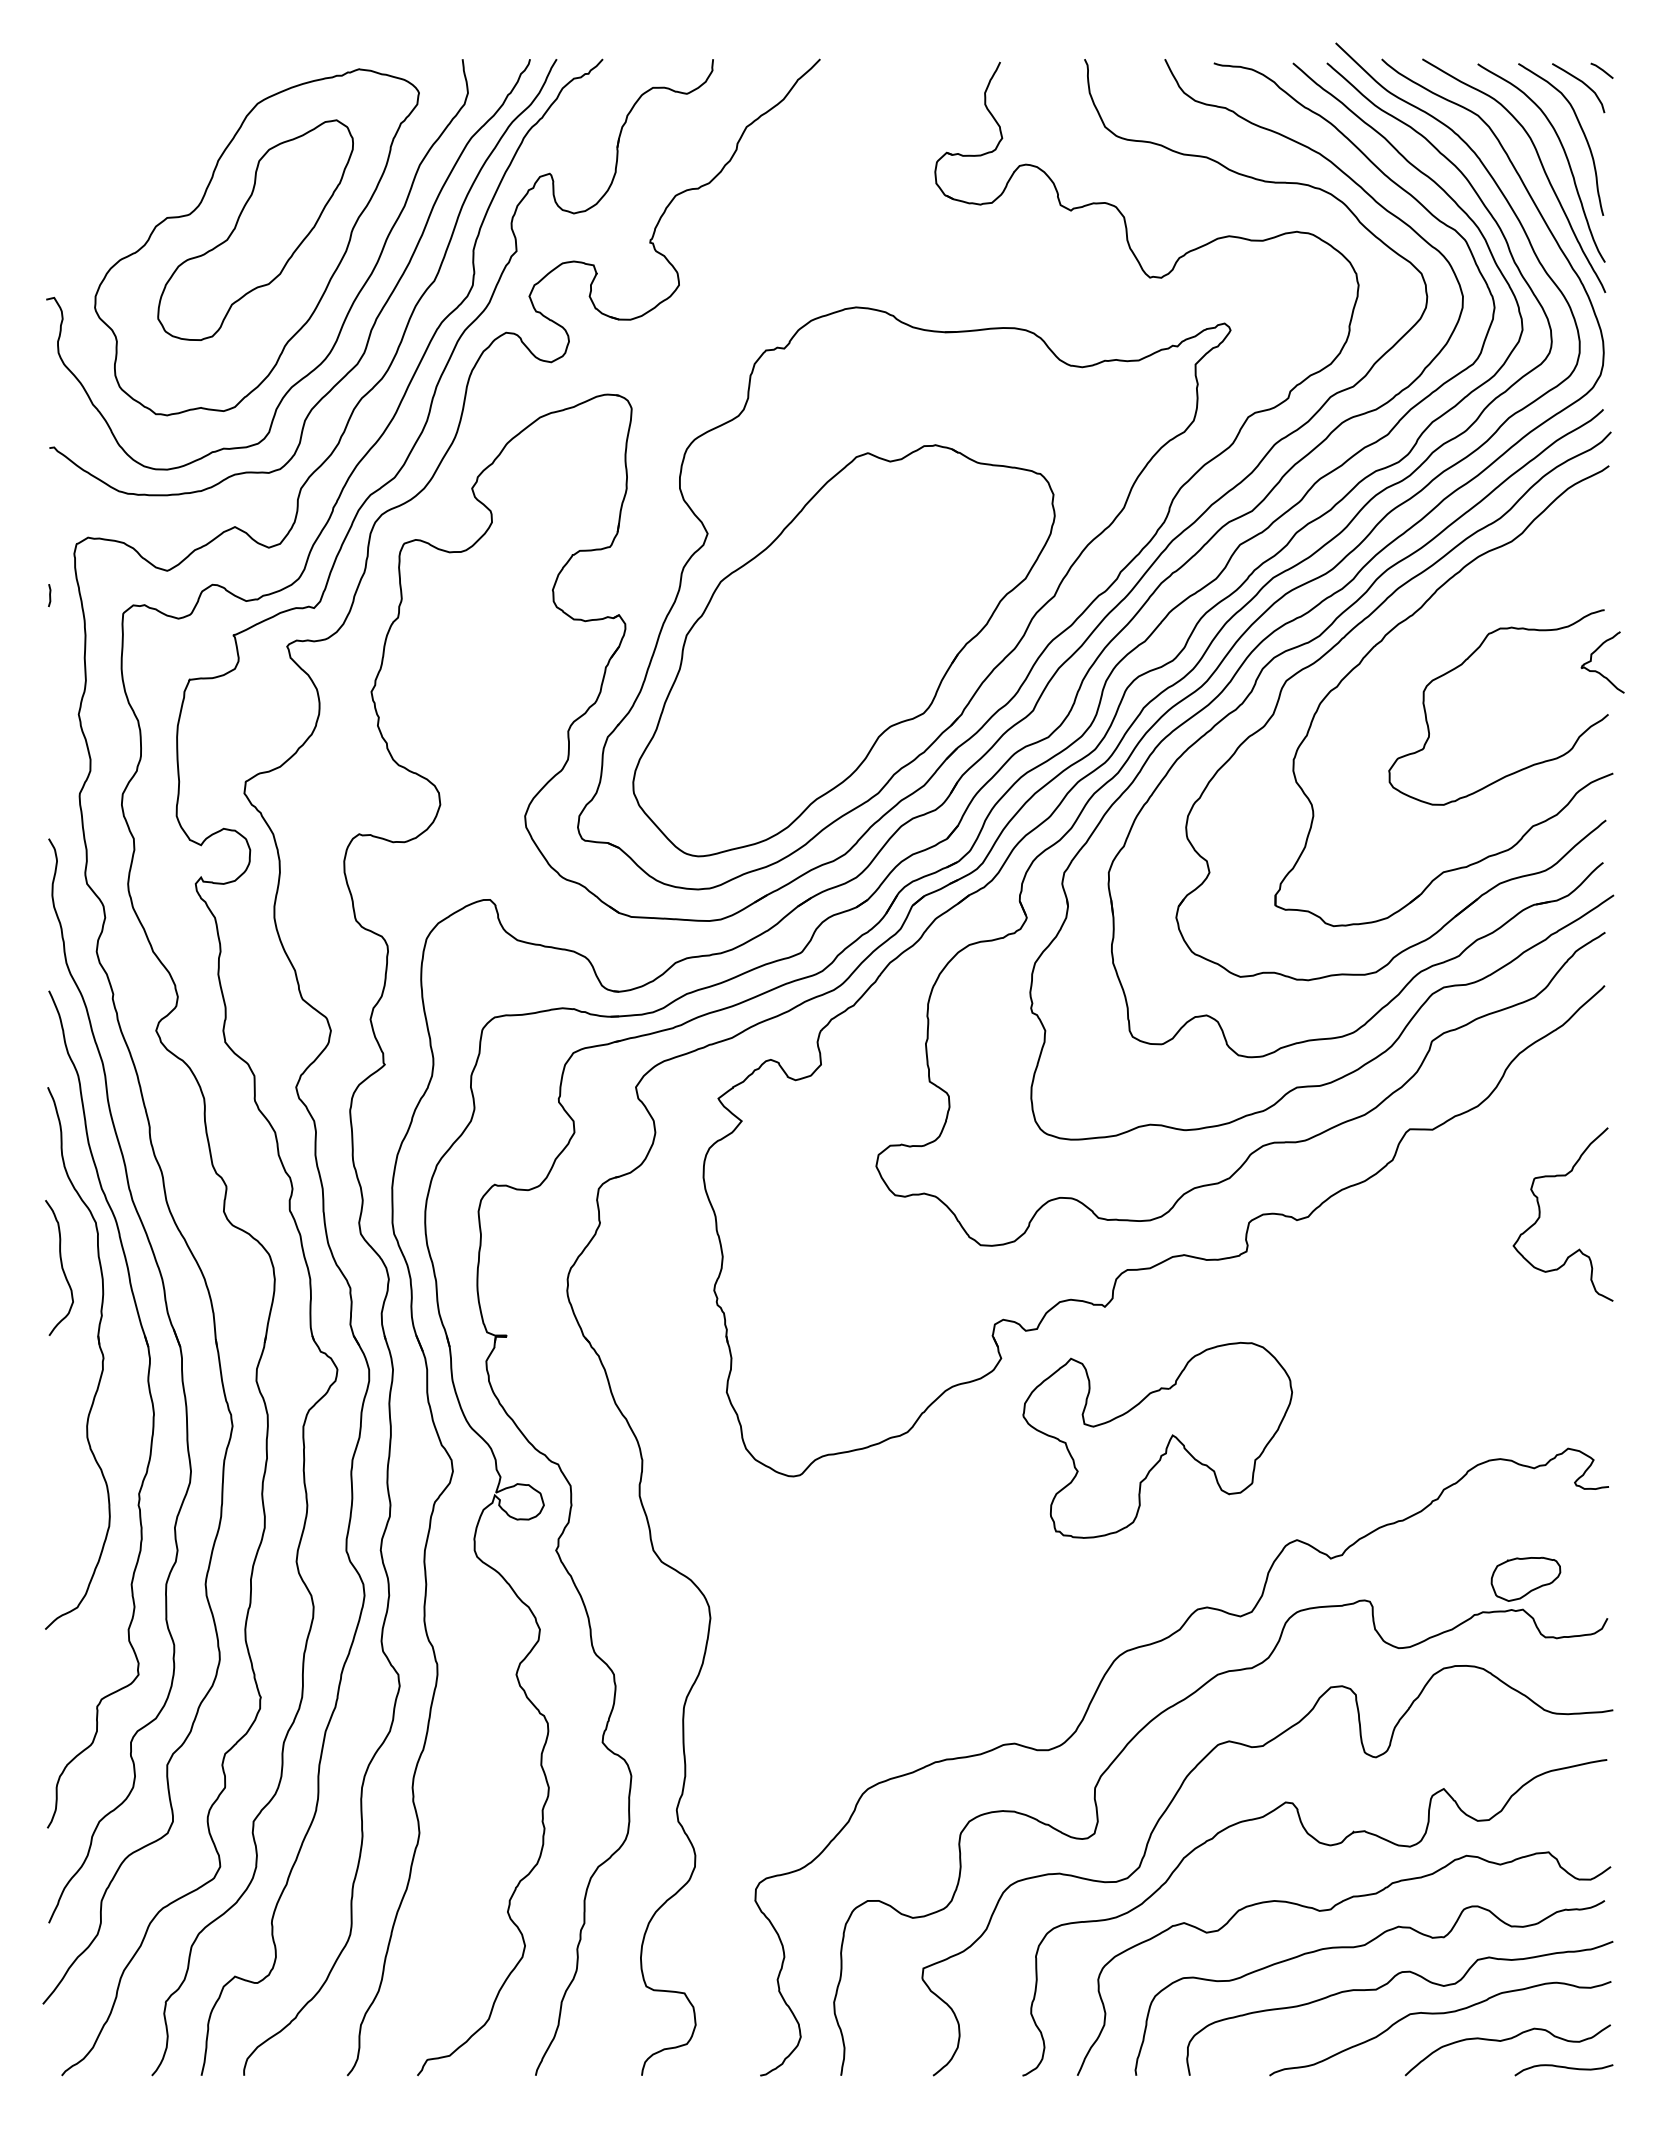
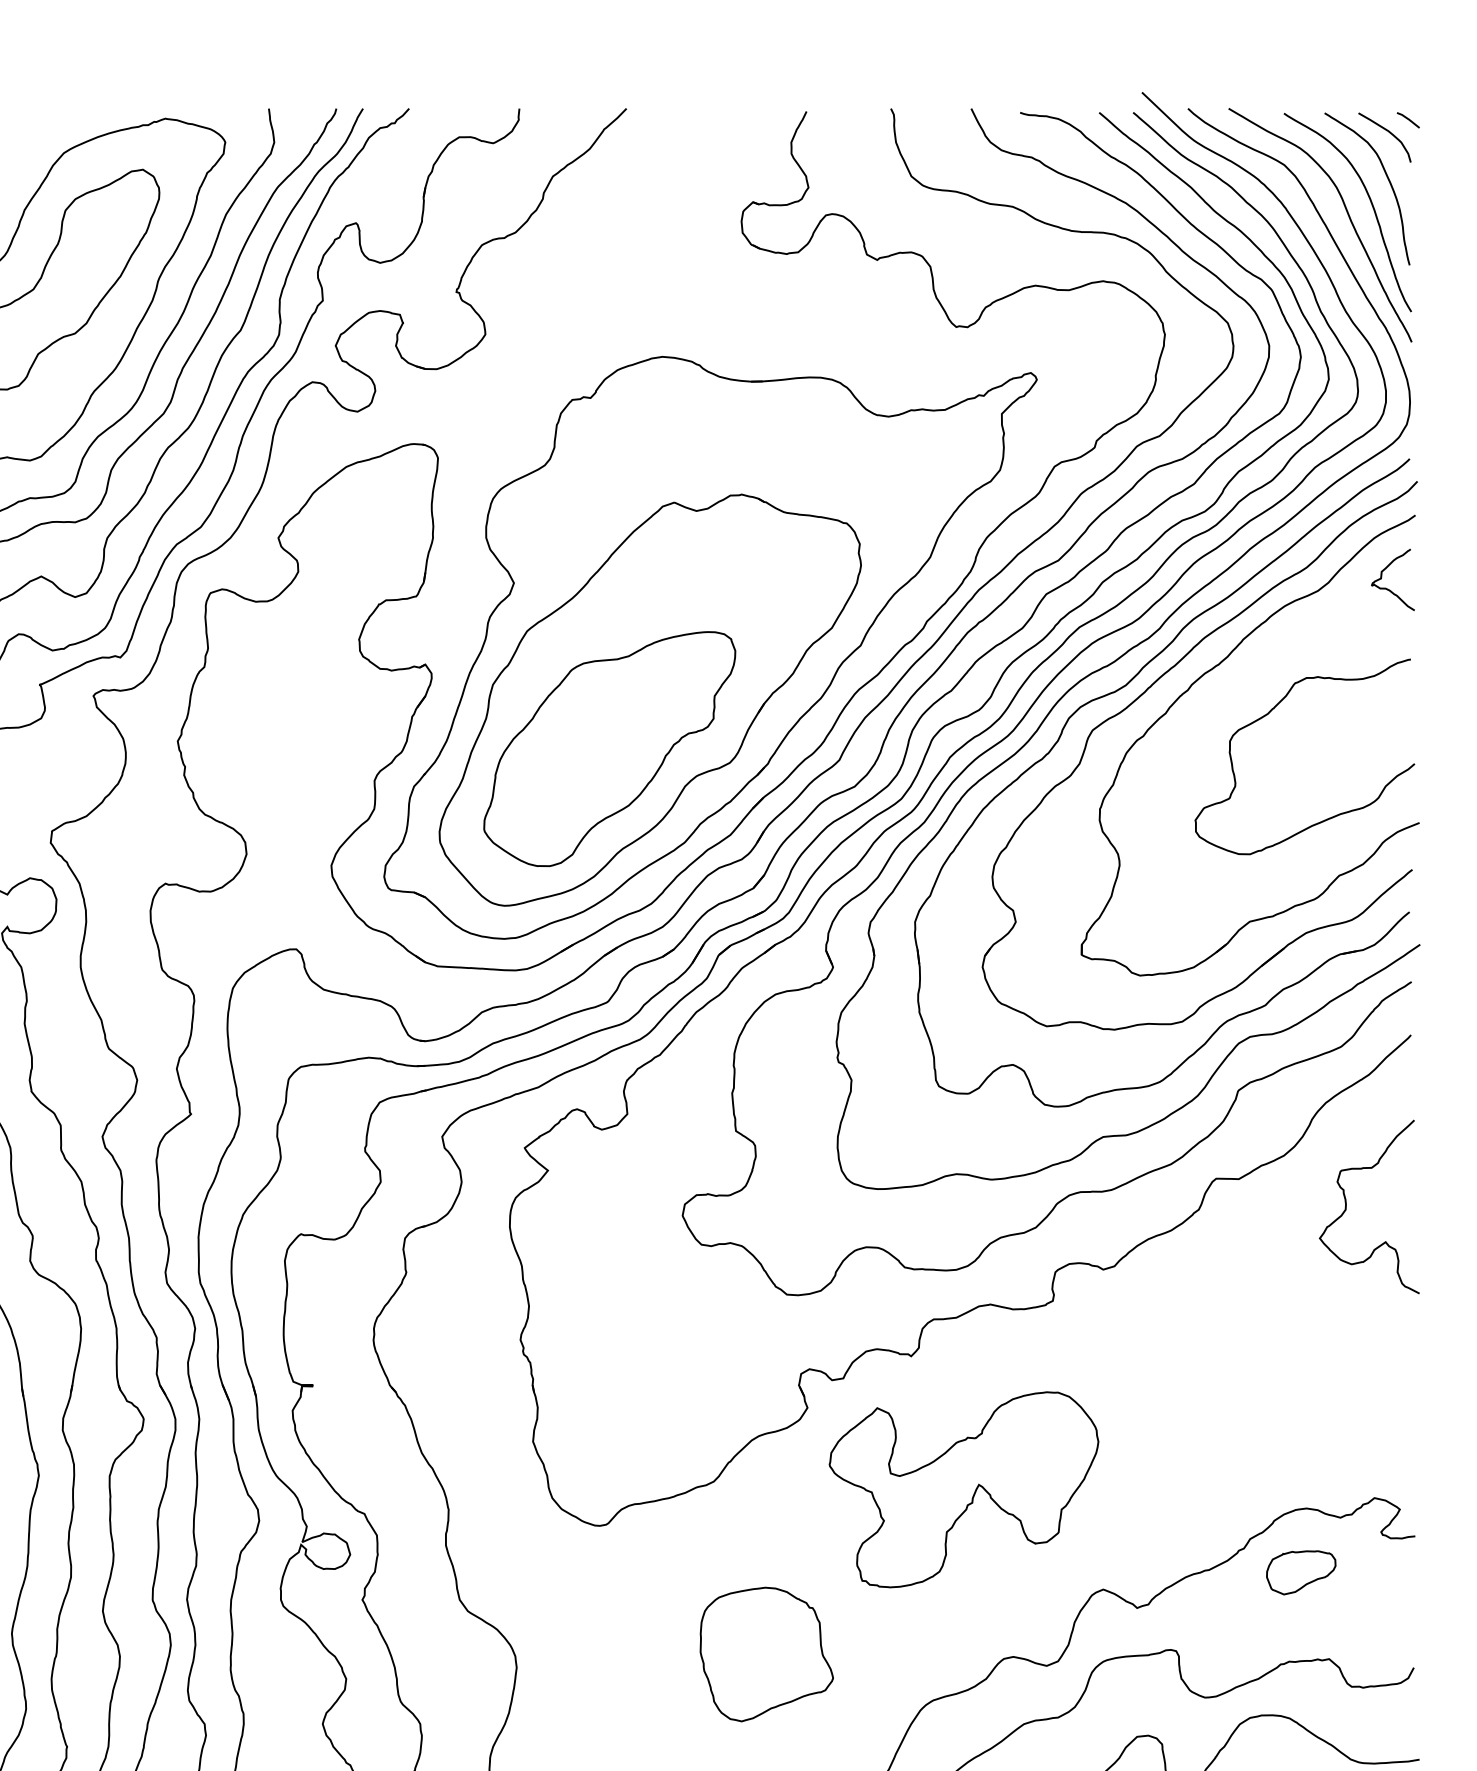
curve: (1598, 671) -> (1388, 588), moved
part: (803, 699) -> (609, 748), added
curve: (1540, 1214) -> (1346, 1206), moved
part: (1525, 1578) -> (1300, 1571), moved
part: (960, 1604) -> (766, 1653), added

